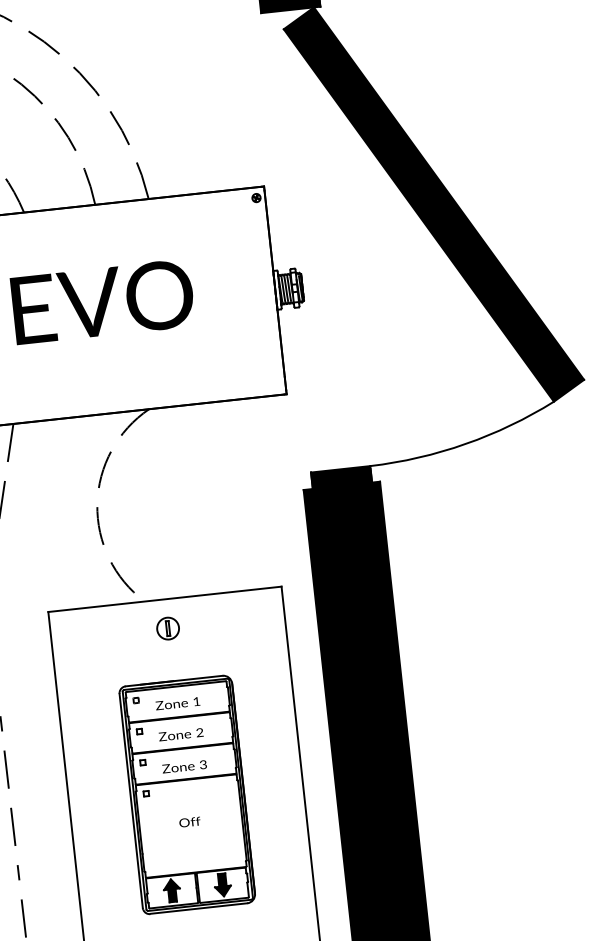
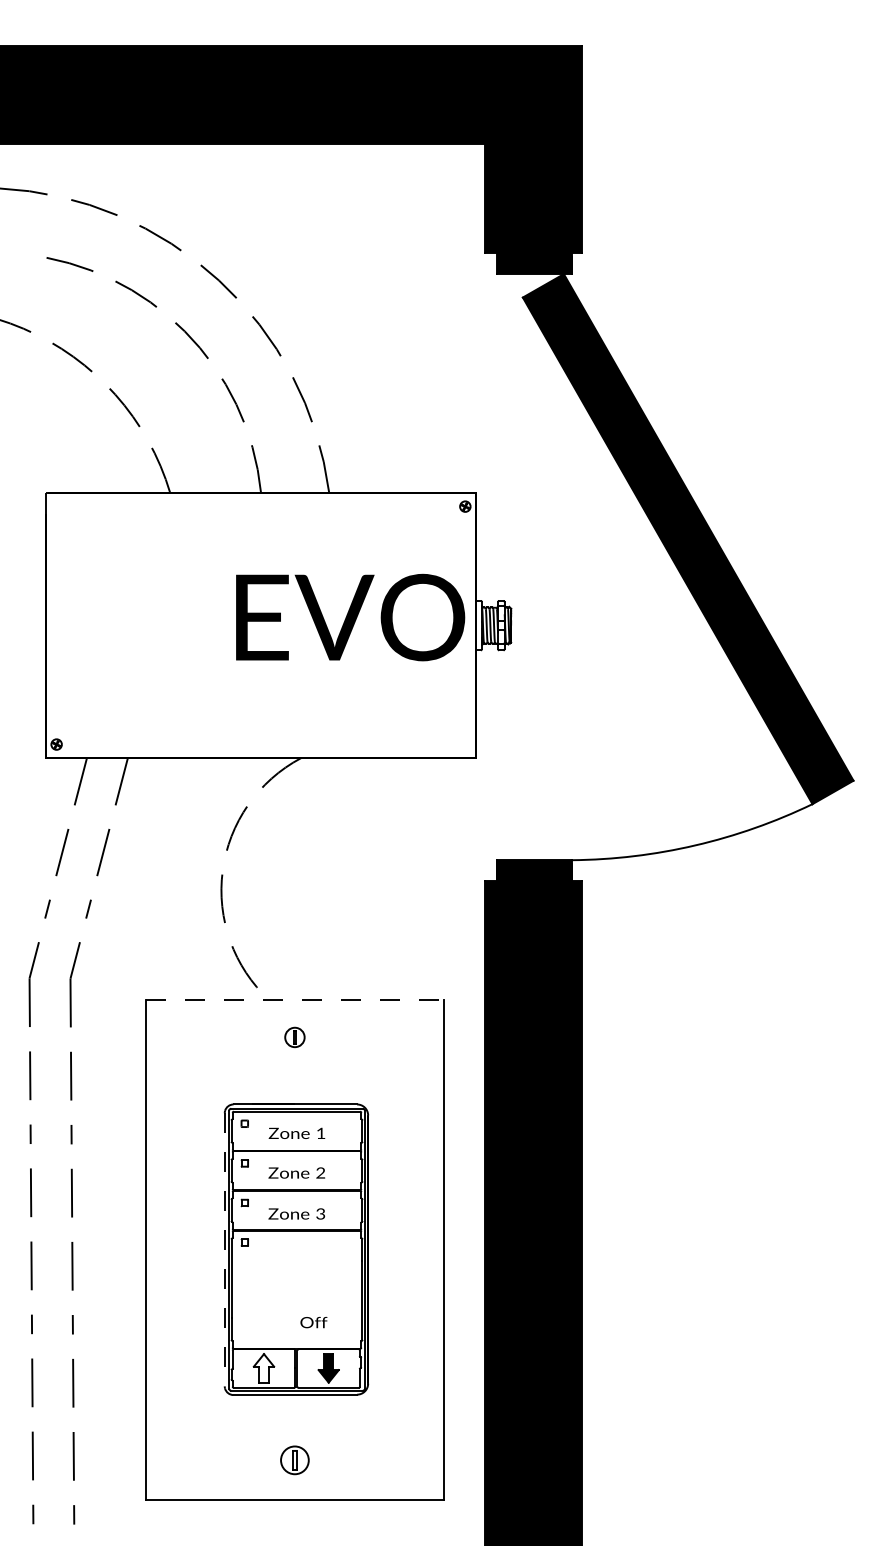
text: (102, 301) -> (350, 617), moved
line: (164, 599) -> (294, 1000), solid -> dashed
part: (167, 628) -> (294, 1037), size x0.7
line: (130, 800) -> (224, 1249), solid -> dashed
text: (189, 822) -> (313, 1322), moved
fill: (171, 890) -> (263, 1368), removed

